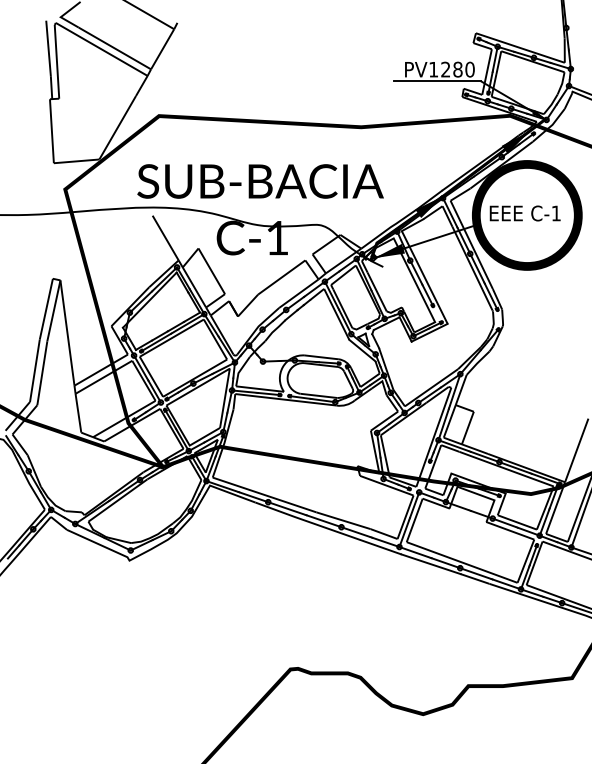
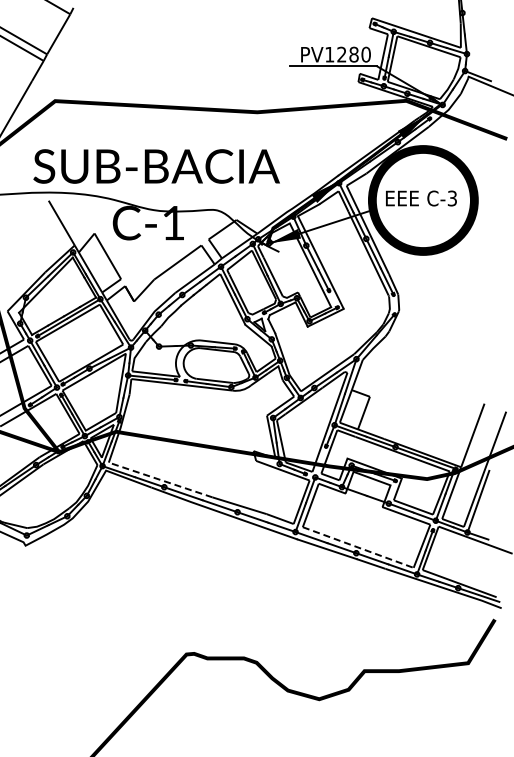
text: (555, 213) -> (451, 198), C-1 -> C-3
line: (264, 494) -> (160, 479), solid -> dashed
line: (462, 562) -> (358, 547), solid -> dashed

